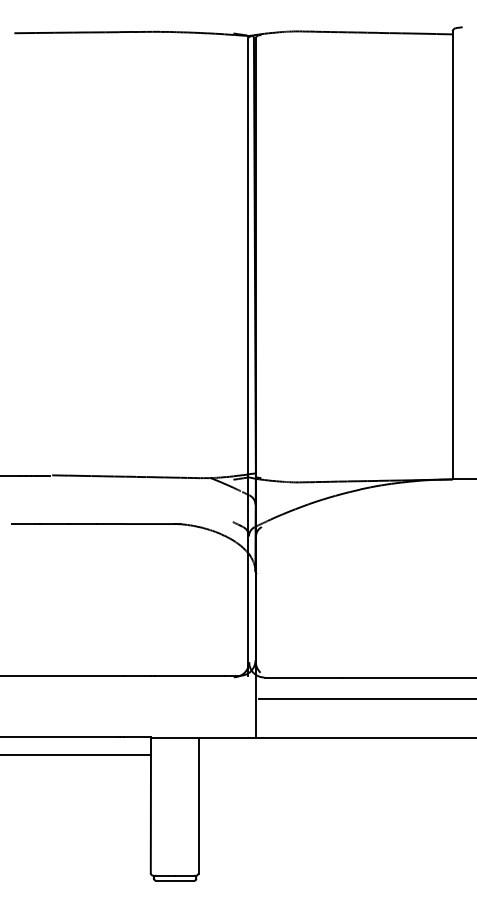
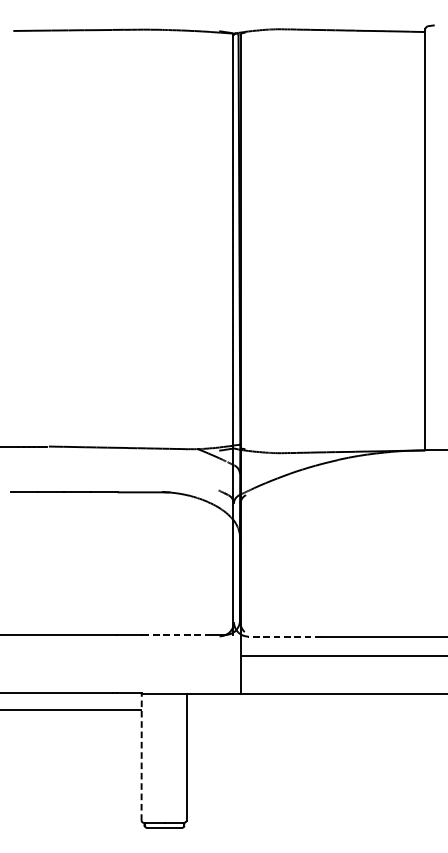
line: (189, 675) -> (177, 634), solid -> dashed
line: (303, 677) -> (285, 636), solid -> dashed
line: (150, 804) -> (141, 755), solid -> dashed

